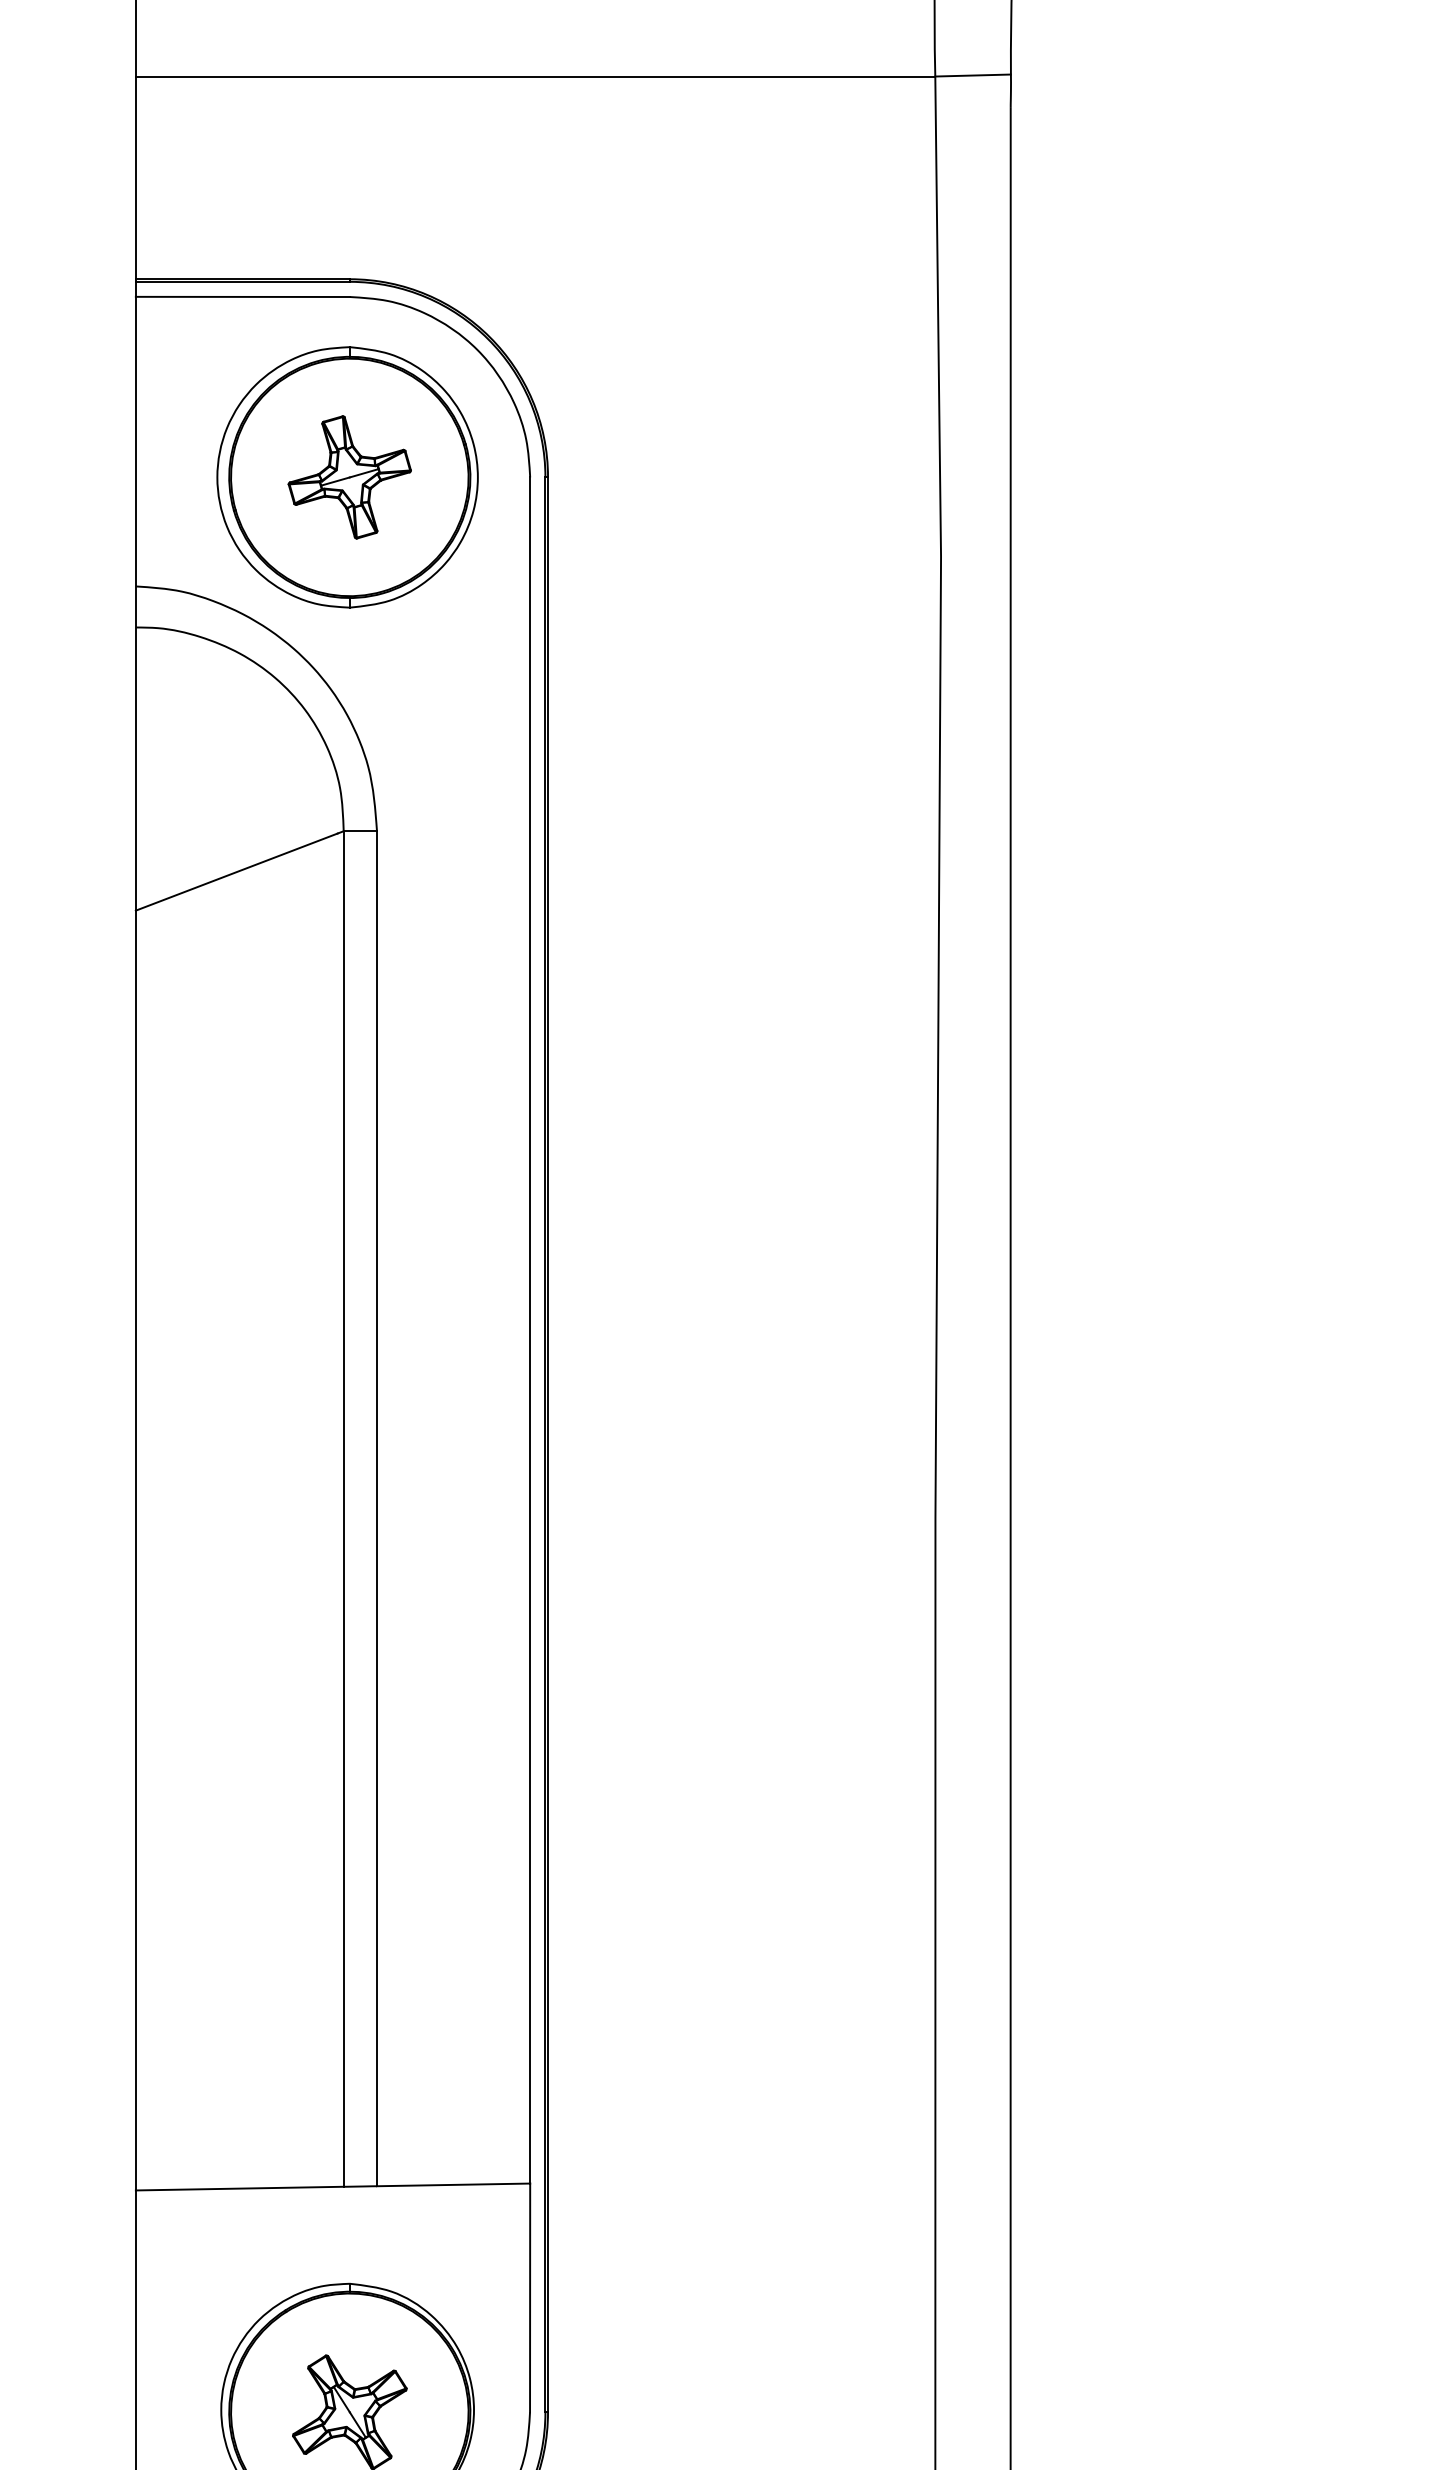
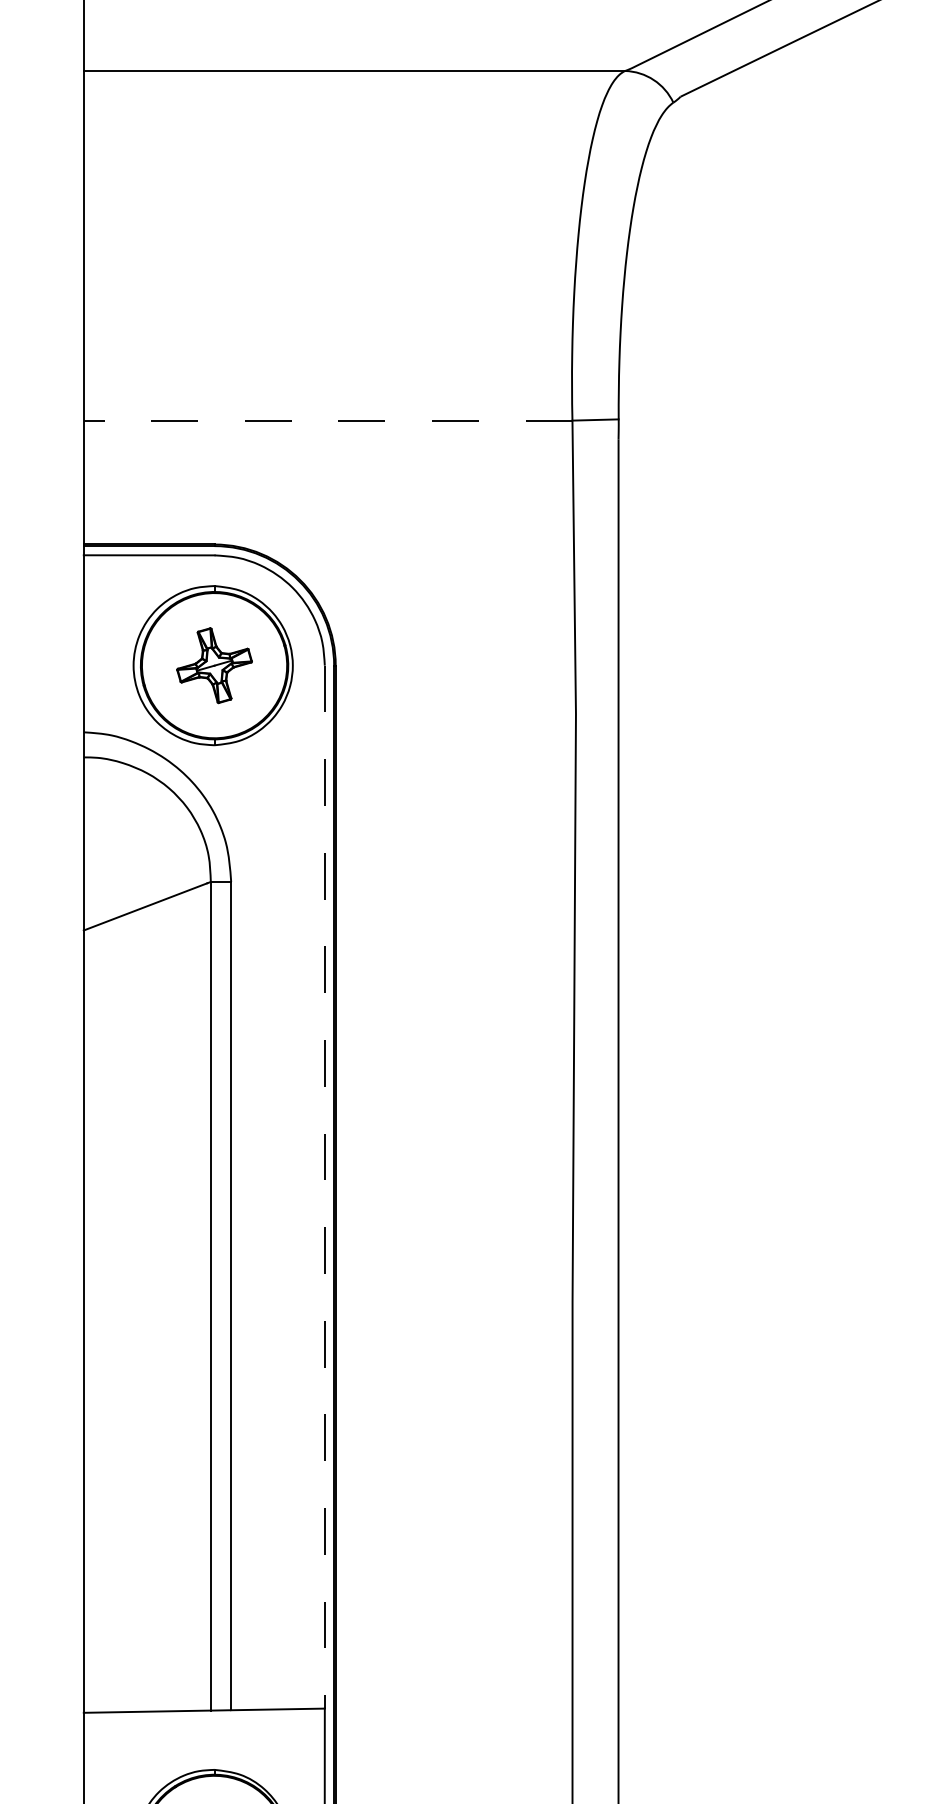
line: (534, 76) -> (327, 420), solid -> dashed
line: (529, 1331) -> (324, 1187), solid -> dashed

